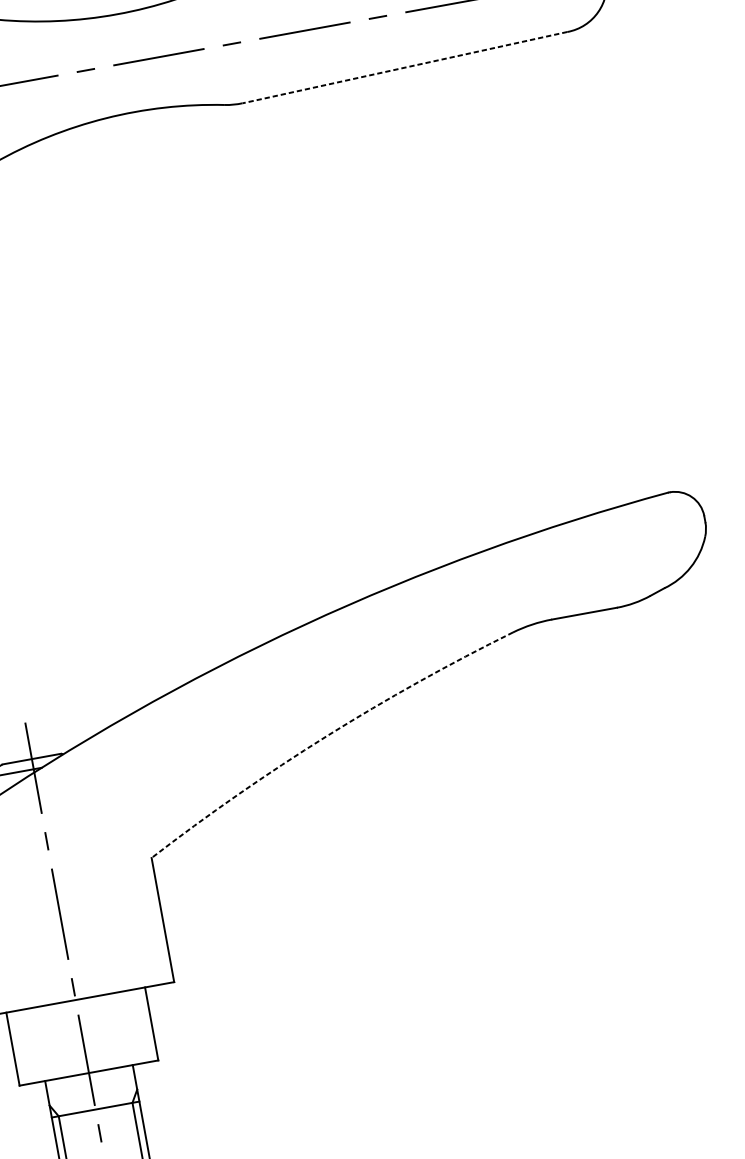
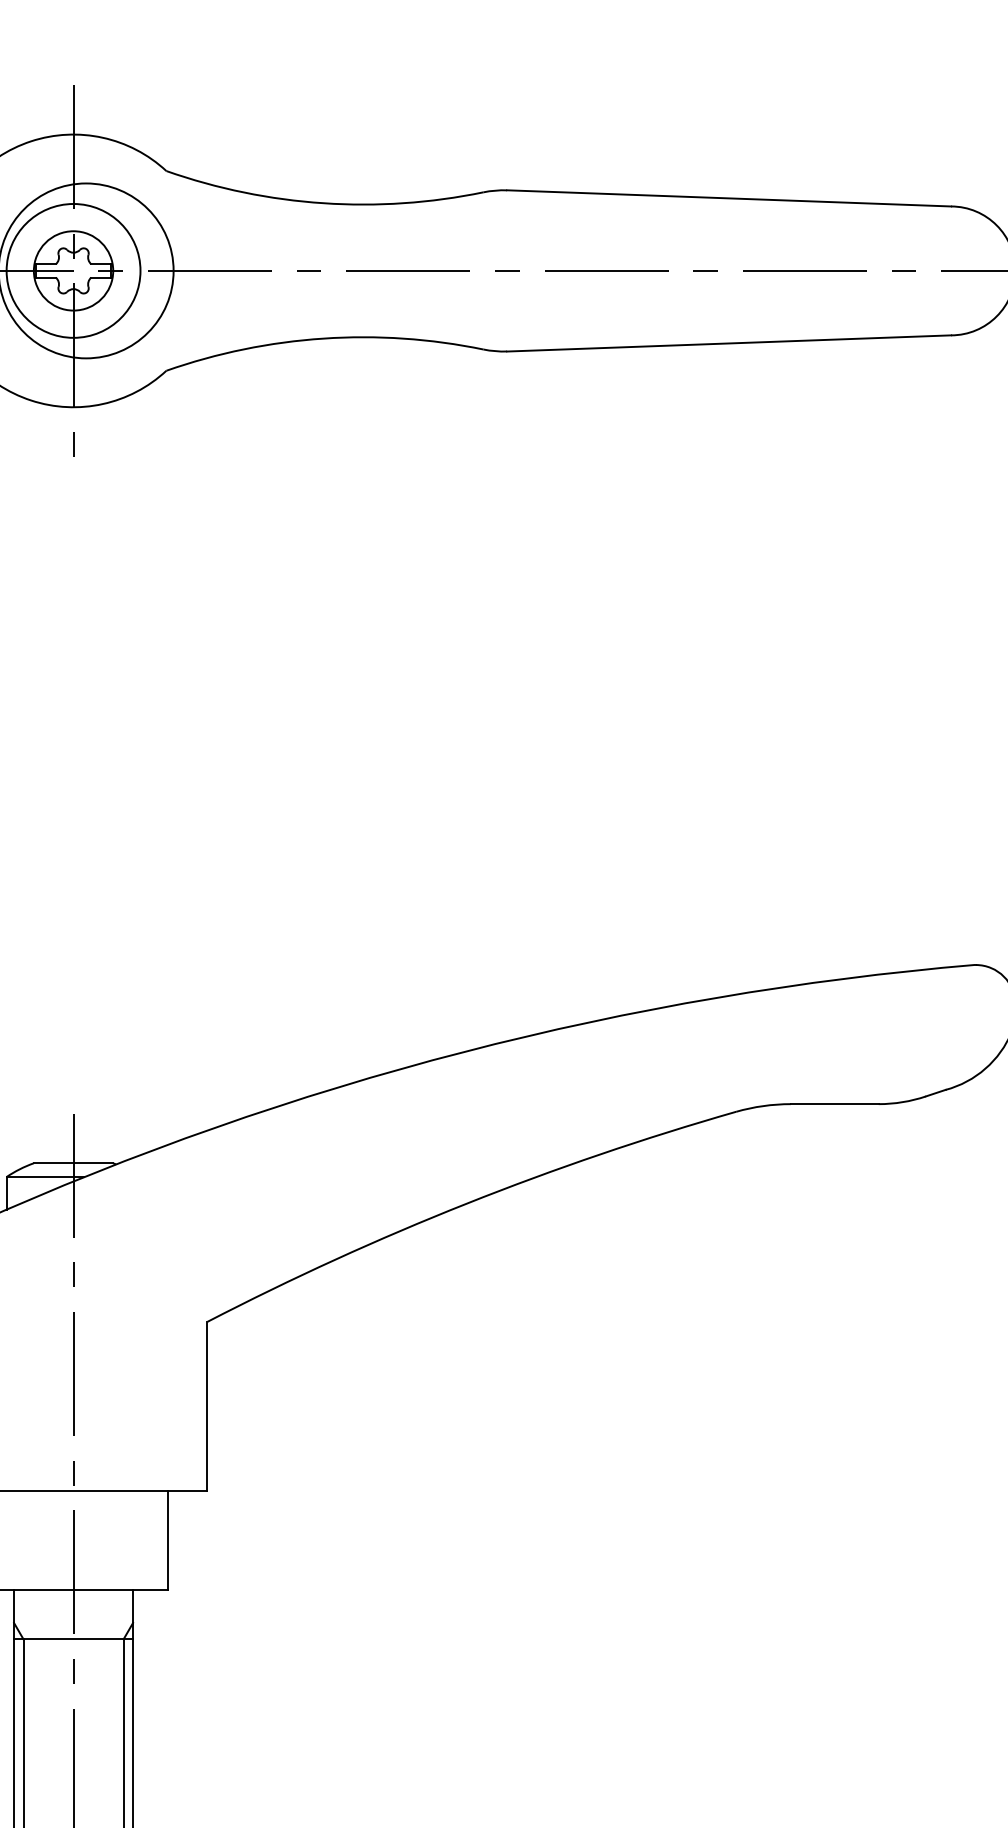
line: (404, 67) -> (728, 343), dashed -> solid
arc: (326, 736) -> (466, 1203), dashed -> solid

